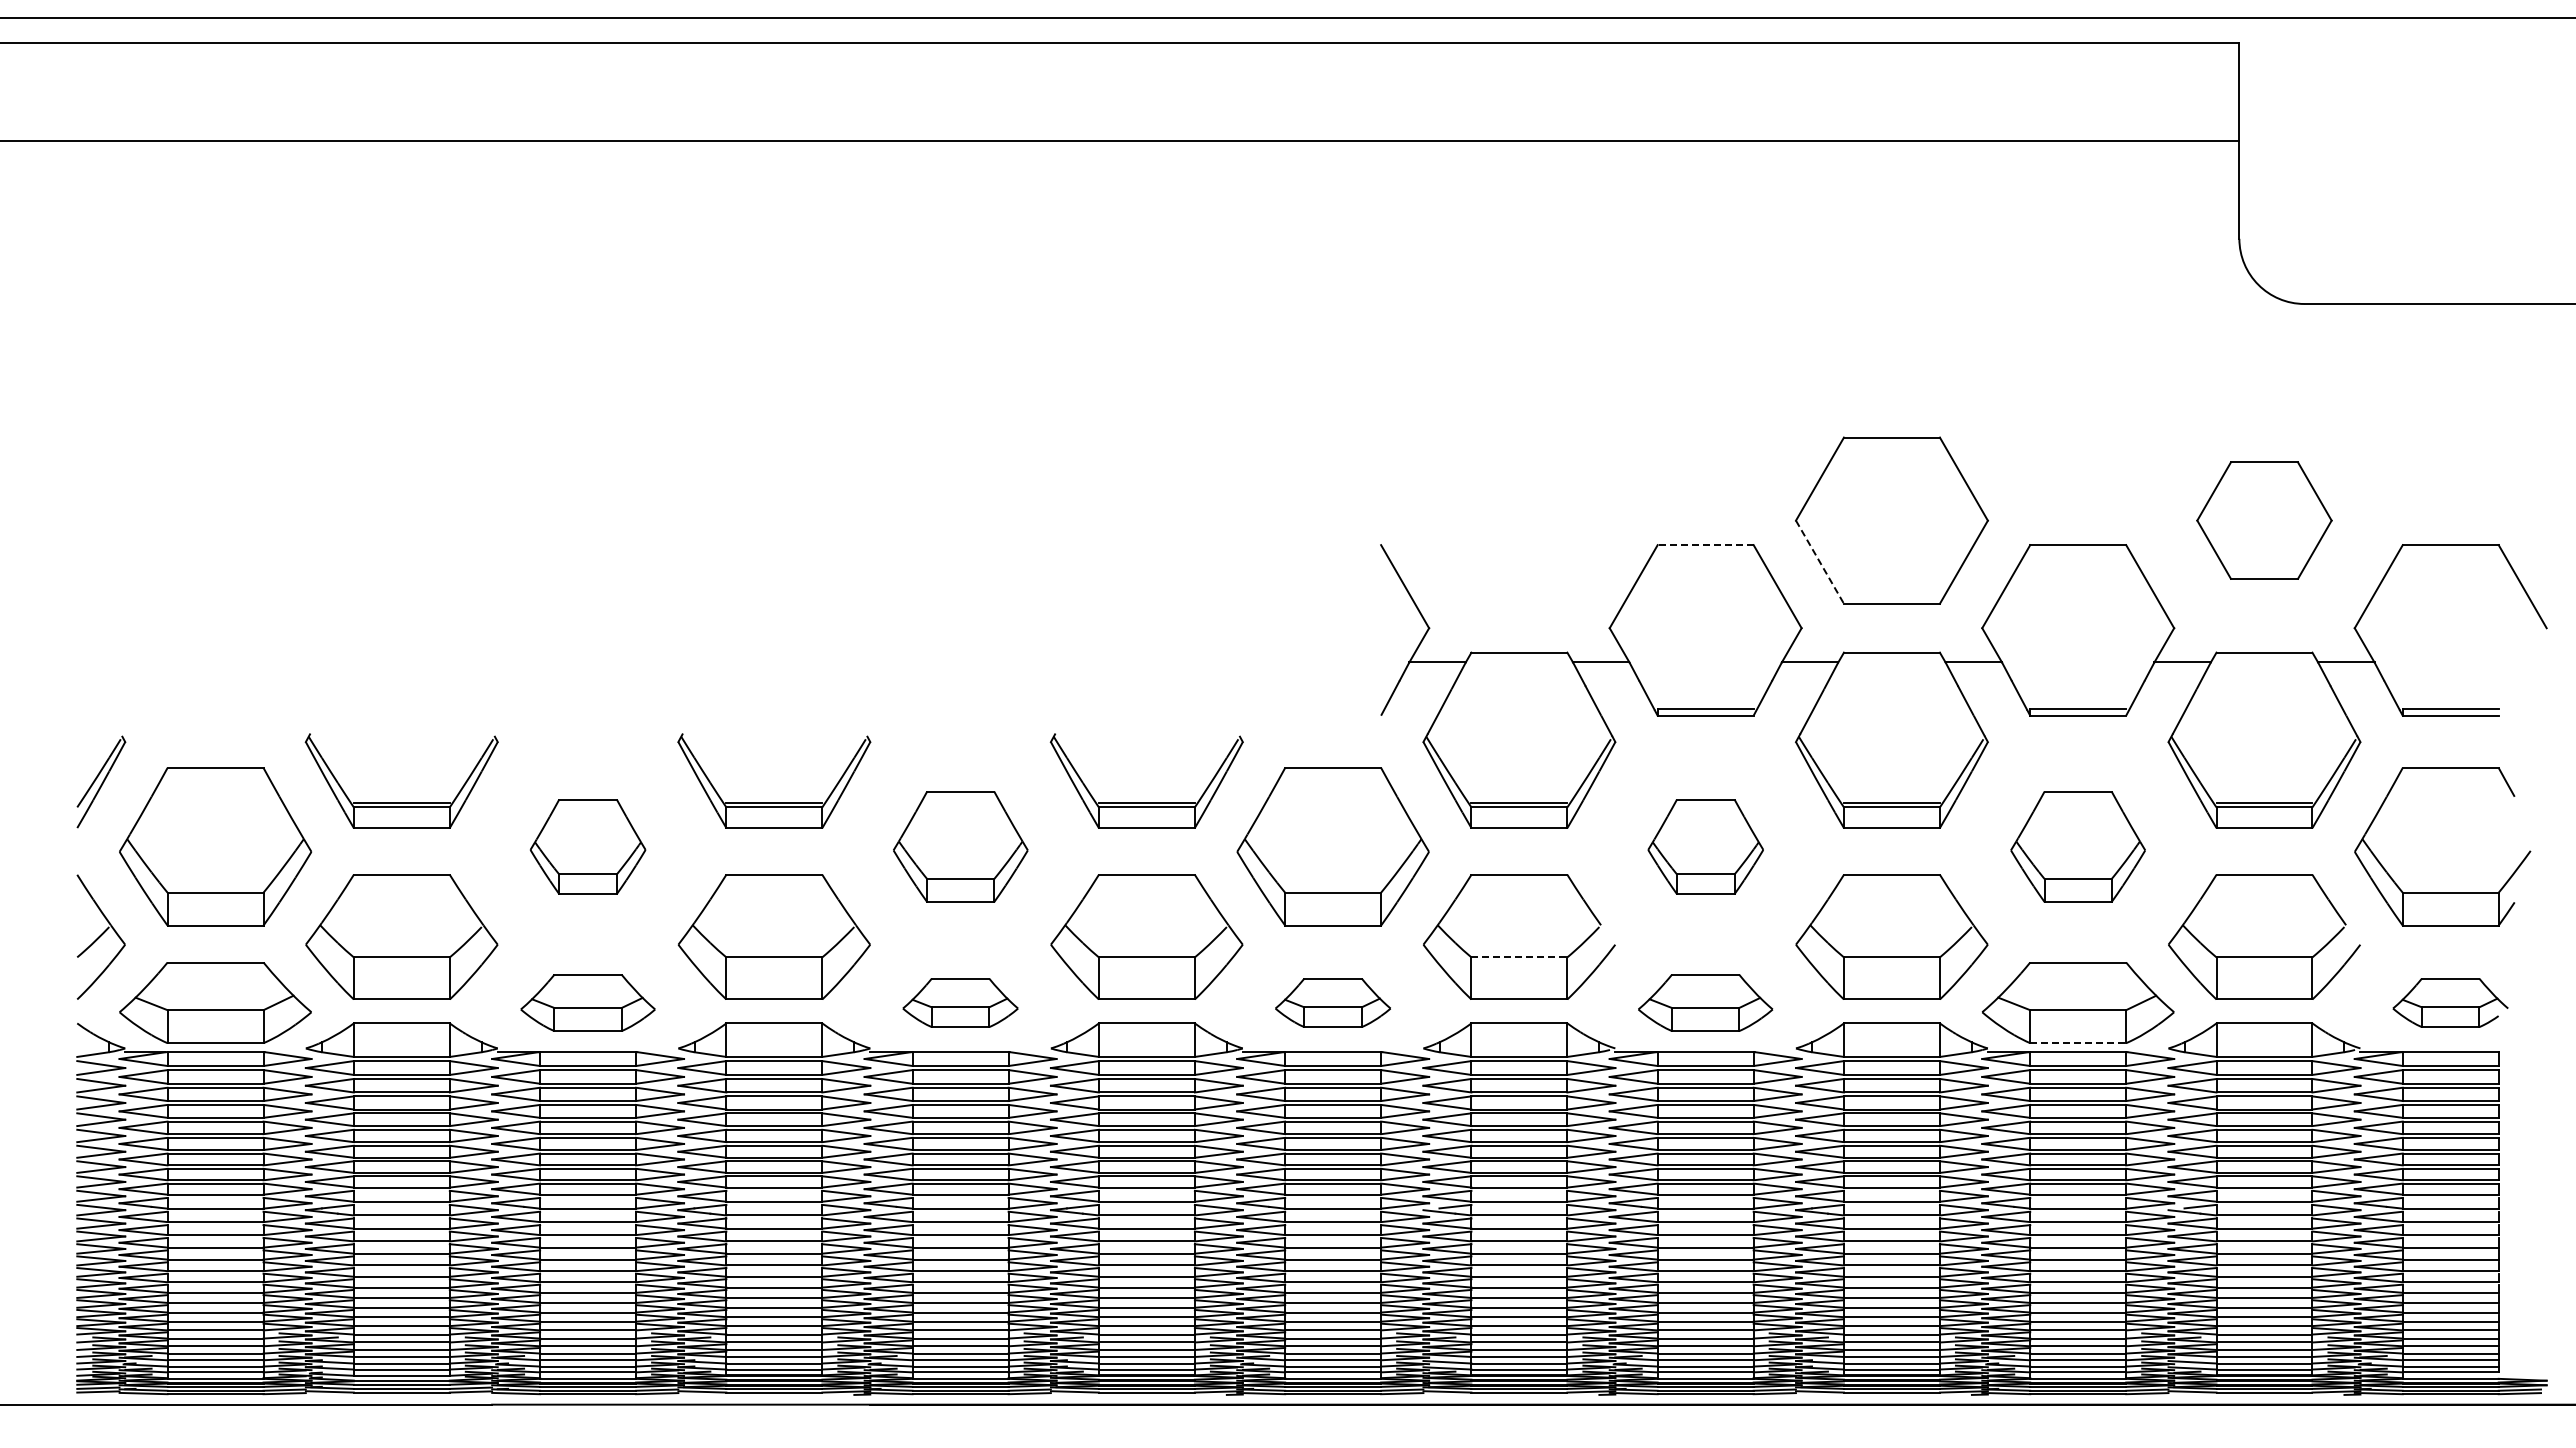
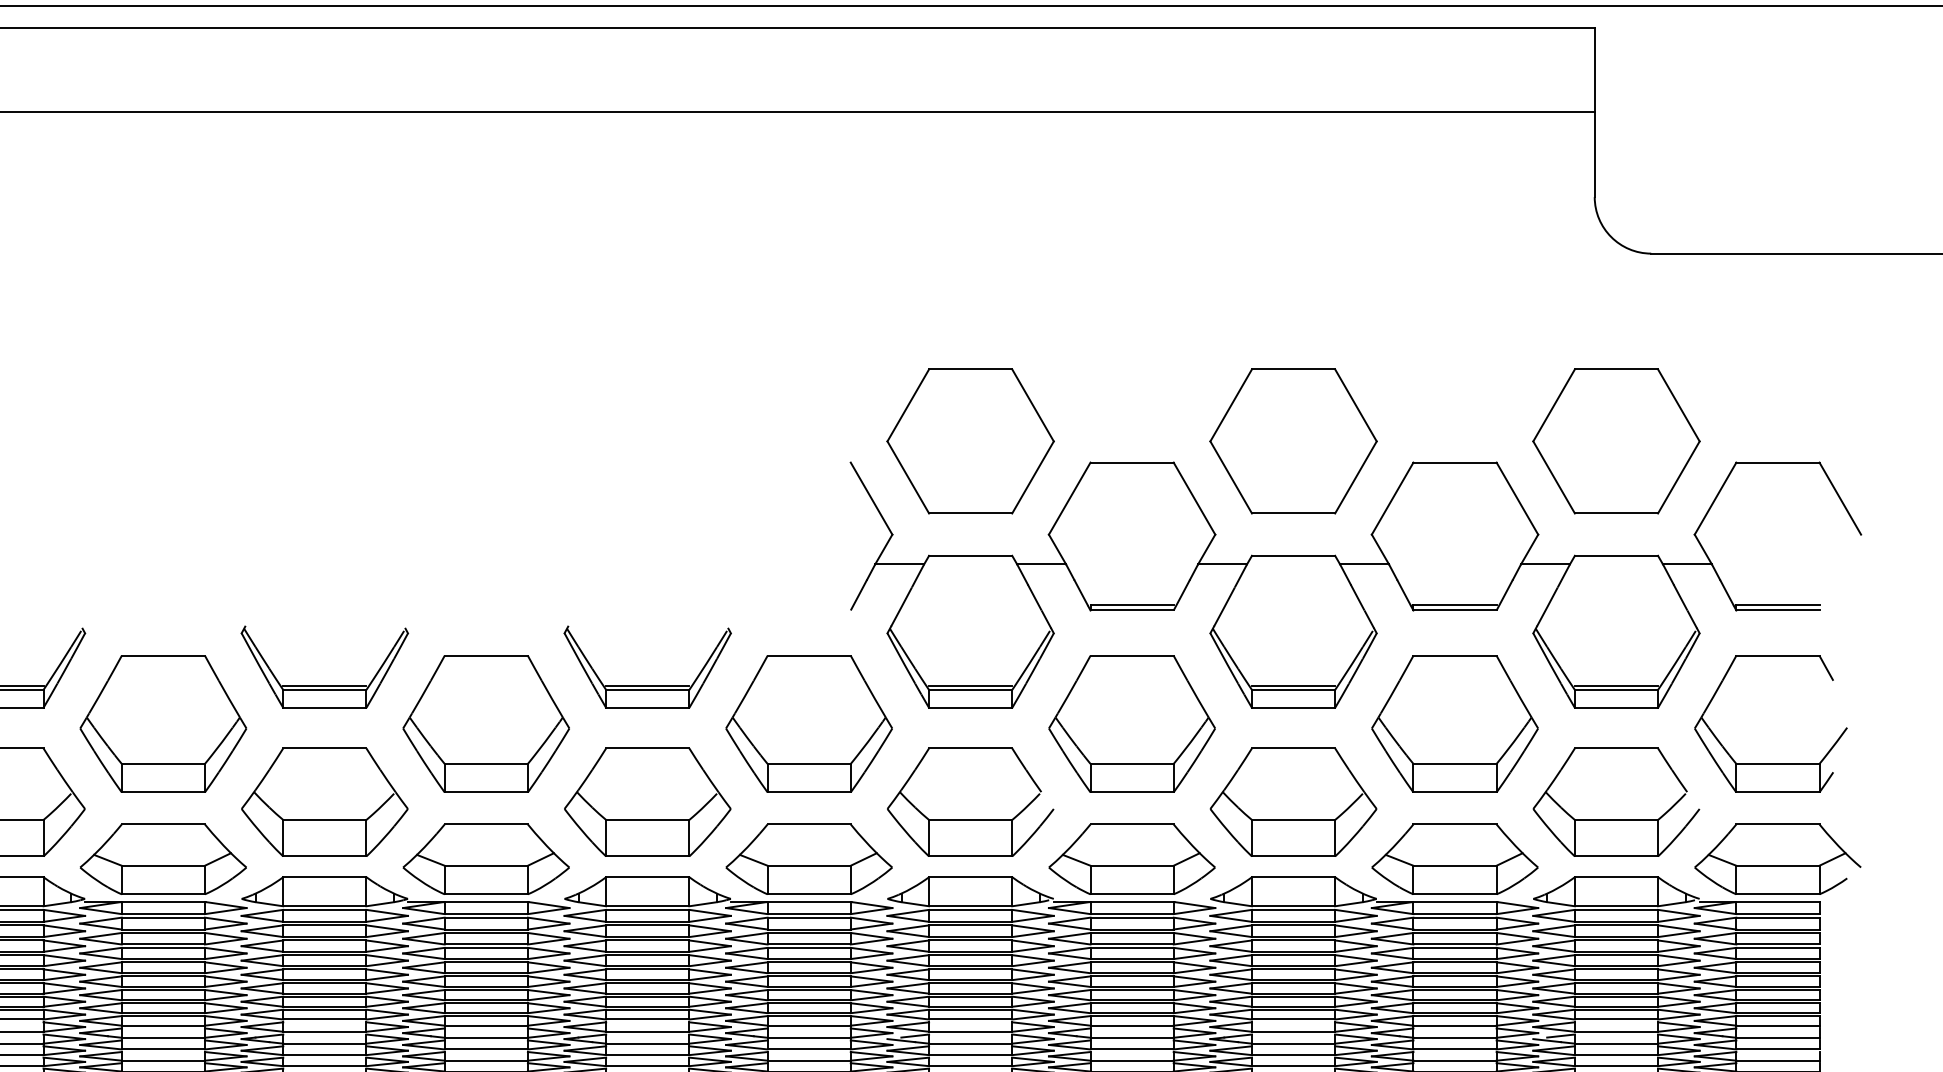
part: (1519, 520) -> (970, 441), added
part: (2264, 520) -> (1616, 441), size x1.43
line: (1705, 545) -> (1131, 462), dashed -> solid
line: (1819, 562) -> (1230, 477), dashed -> solid
part: (587, 846) -> (162, 723), size x1.67
part: (960, 846) -> (486, 723), size x1.43
part: (1705, 846) -> (1131, 723), size x1.67
part: (2077, 846) -> (1454, 723), size x1.43
line: (1519, 957) -> (970, 820), dashed -> solid
part: (587, 1002) -> (162, 859), size x1.43
part: (960, 1002) -> (486, 859), size x1.67
part: (1332, 1002) -> (808, 859), size x1.67
part: (1705, 1002) -> (1131, 859), size x1.43
part: (2450, 1002) -> (1777, 859), size x1.67
line: (2078, 1043) -> (1455, 894), dashed -> solid

